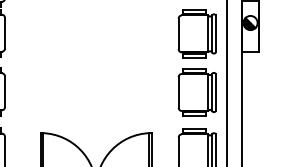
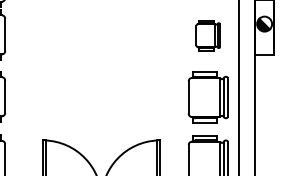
part: (196, 33) -> (207, 35), size x0.6

